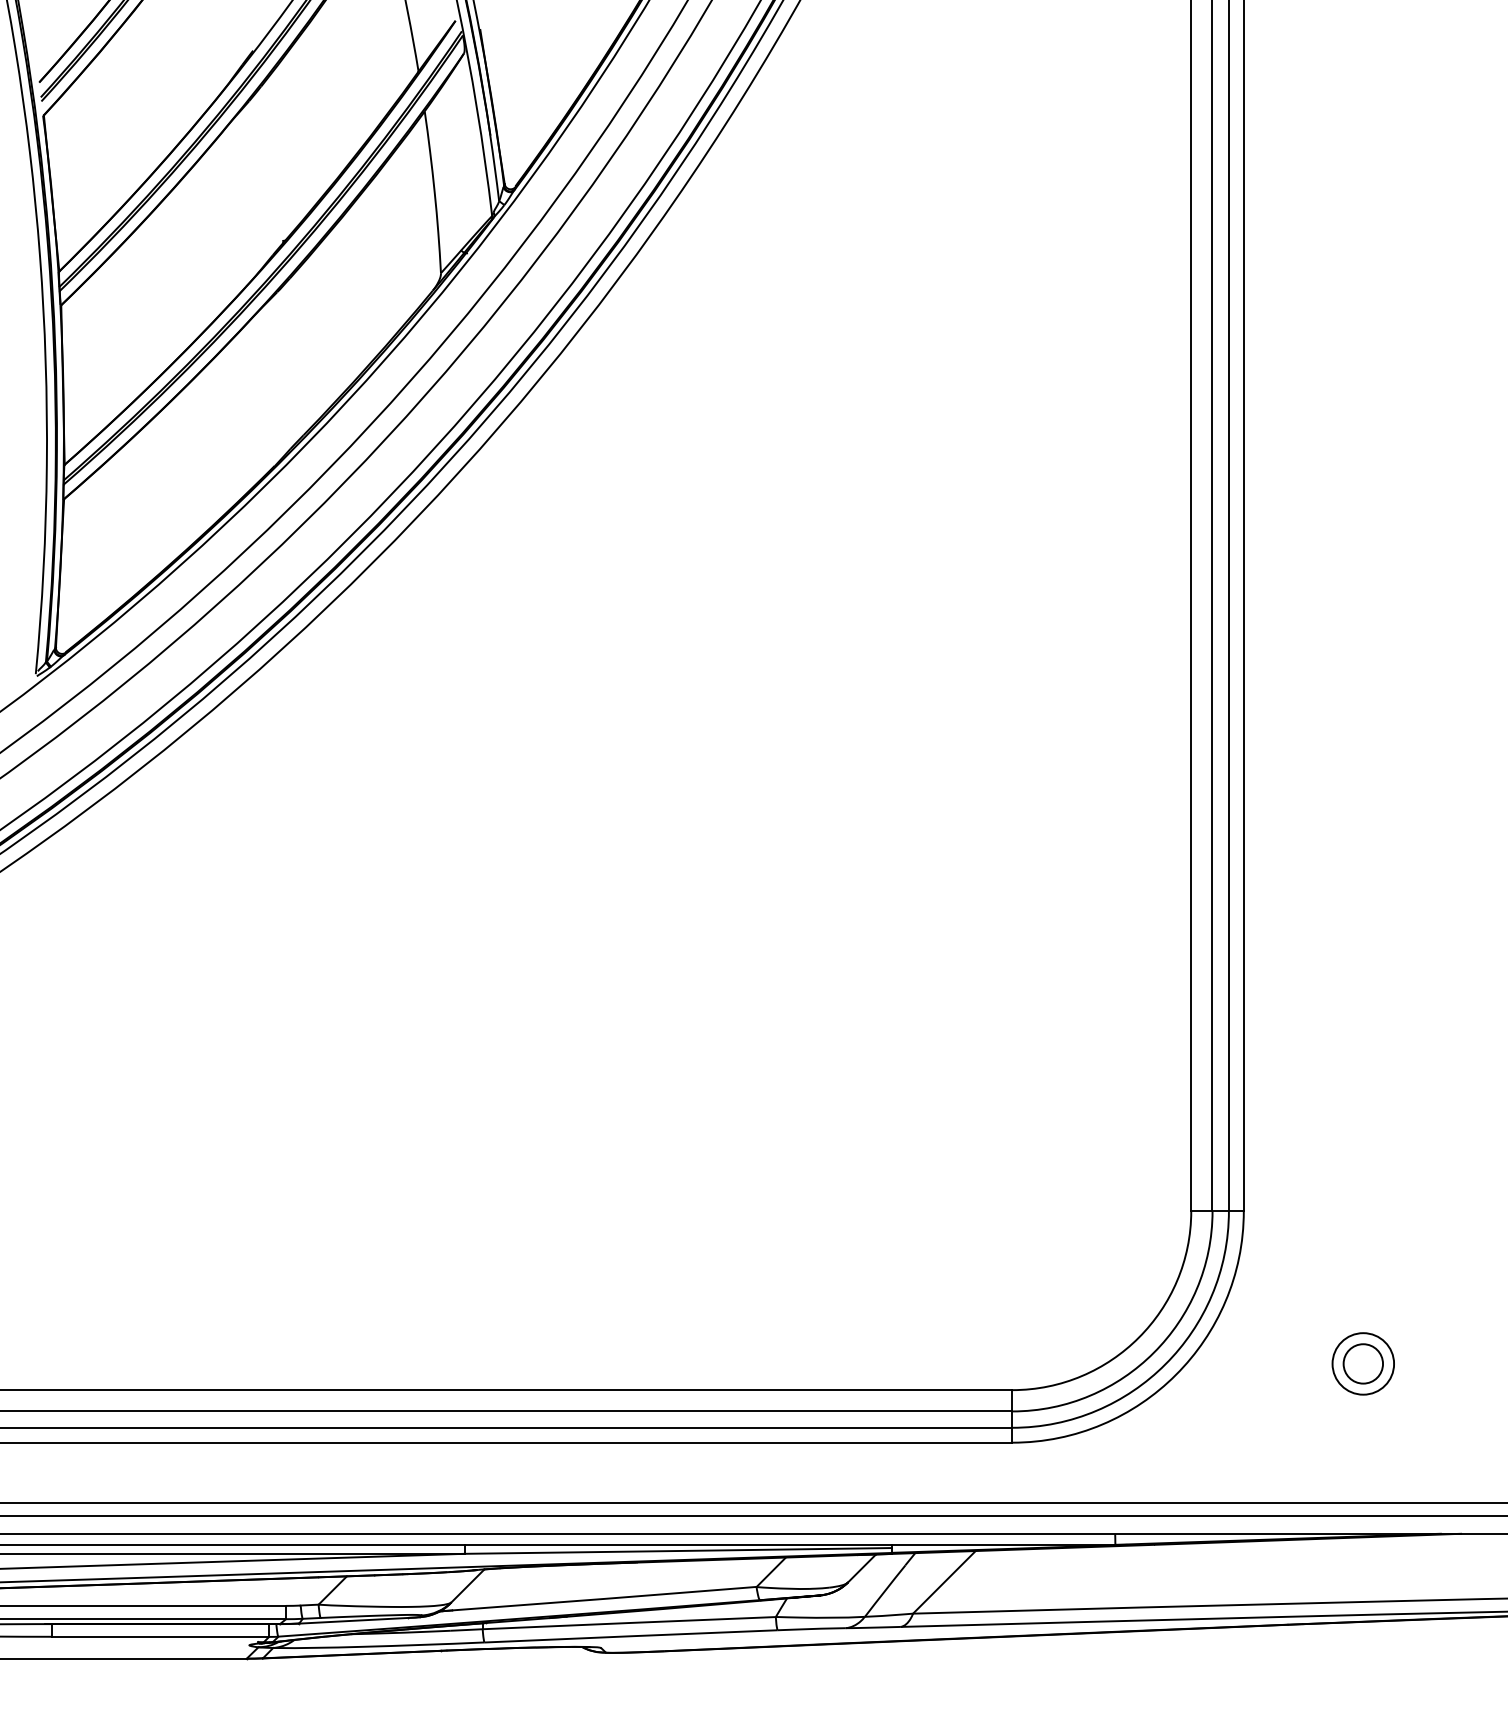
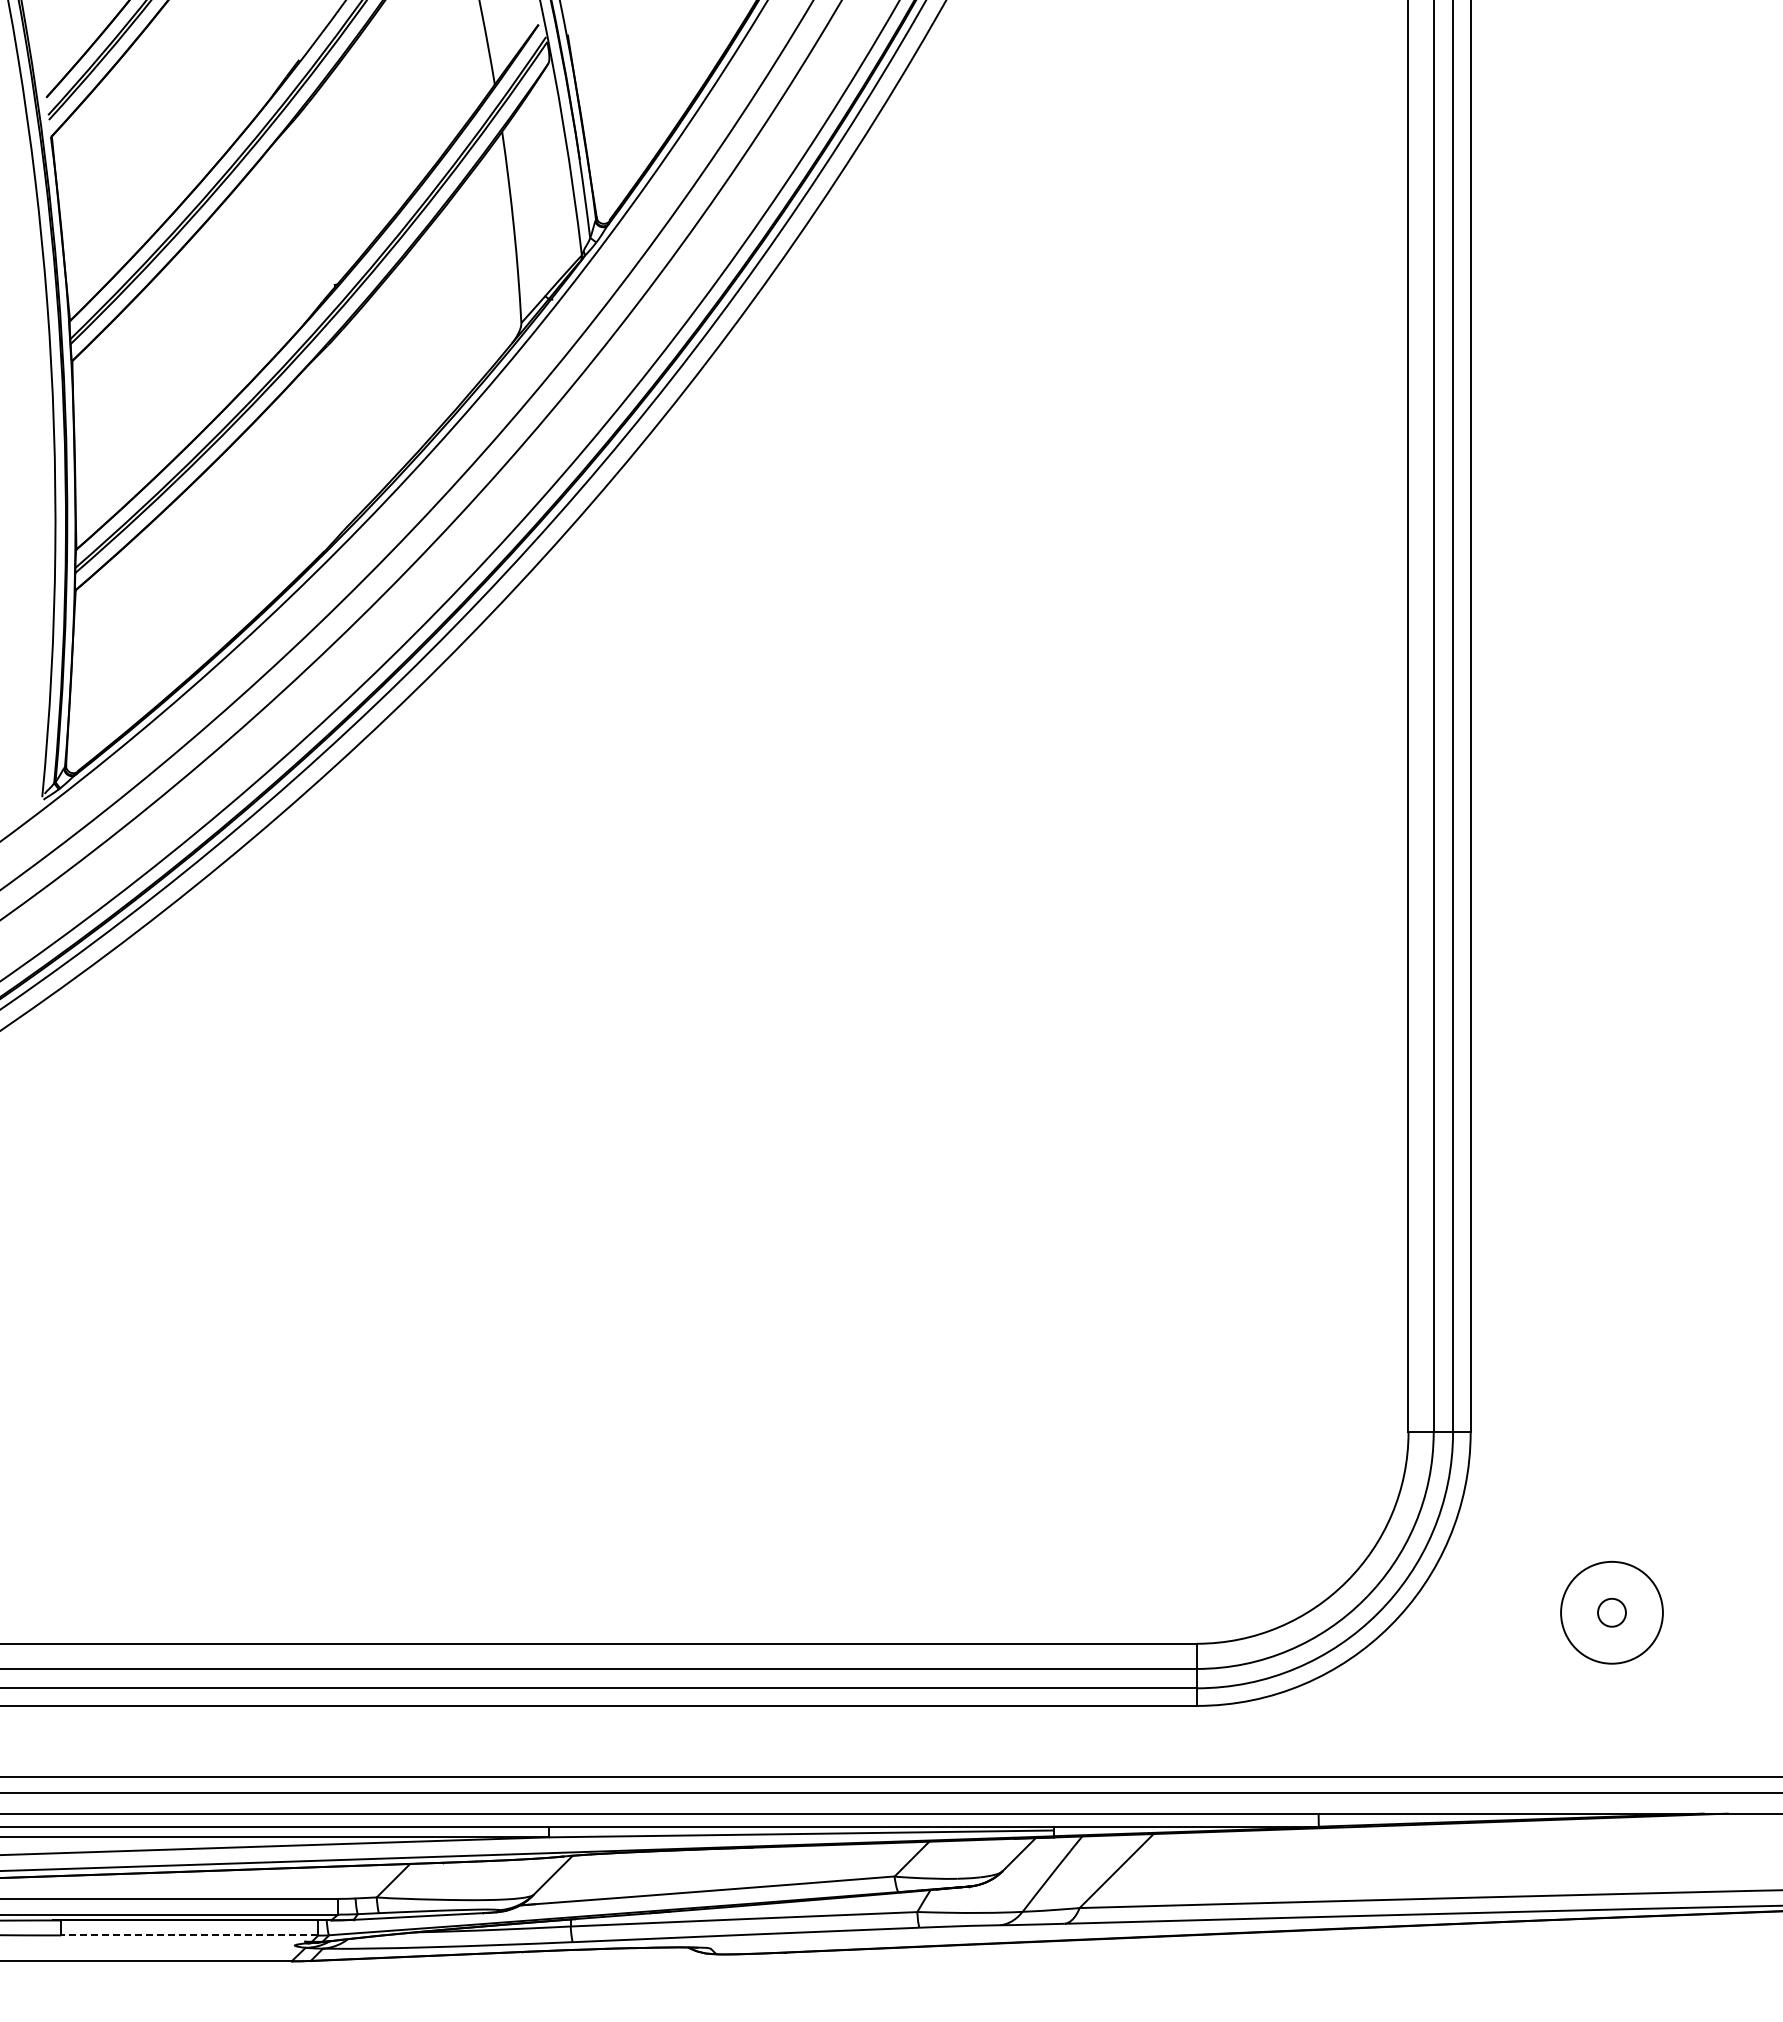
circle: (1362, 1363) -> (1611, 1612), size x0.6
circle: (1362, 1363) -> (1611, 1612), size x1.4
line: (160, 1636) -> (189, 1935), solid -> dashed

